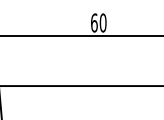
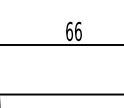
text: (102, 22) -> (77, 30), 60 -> 66

